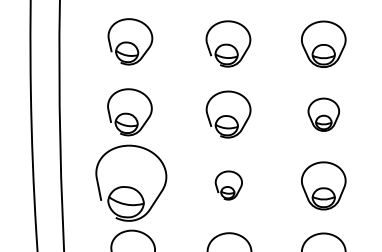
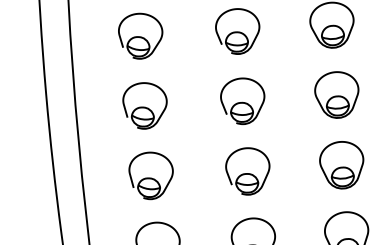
part: (323, 114) -> (336, 94), size x1.43
part: (130, 182) -> (150, 175), size x0.62
part: (228, 185) -> (247, 171), size x1.67

